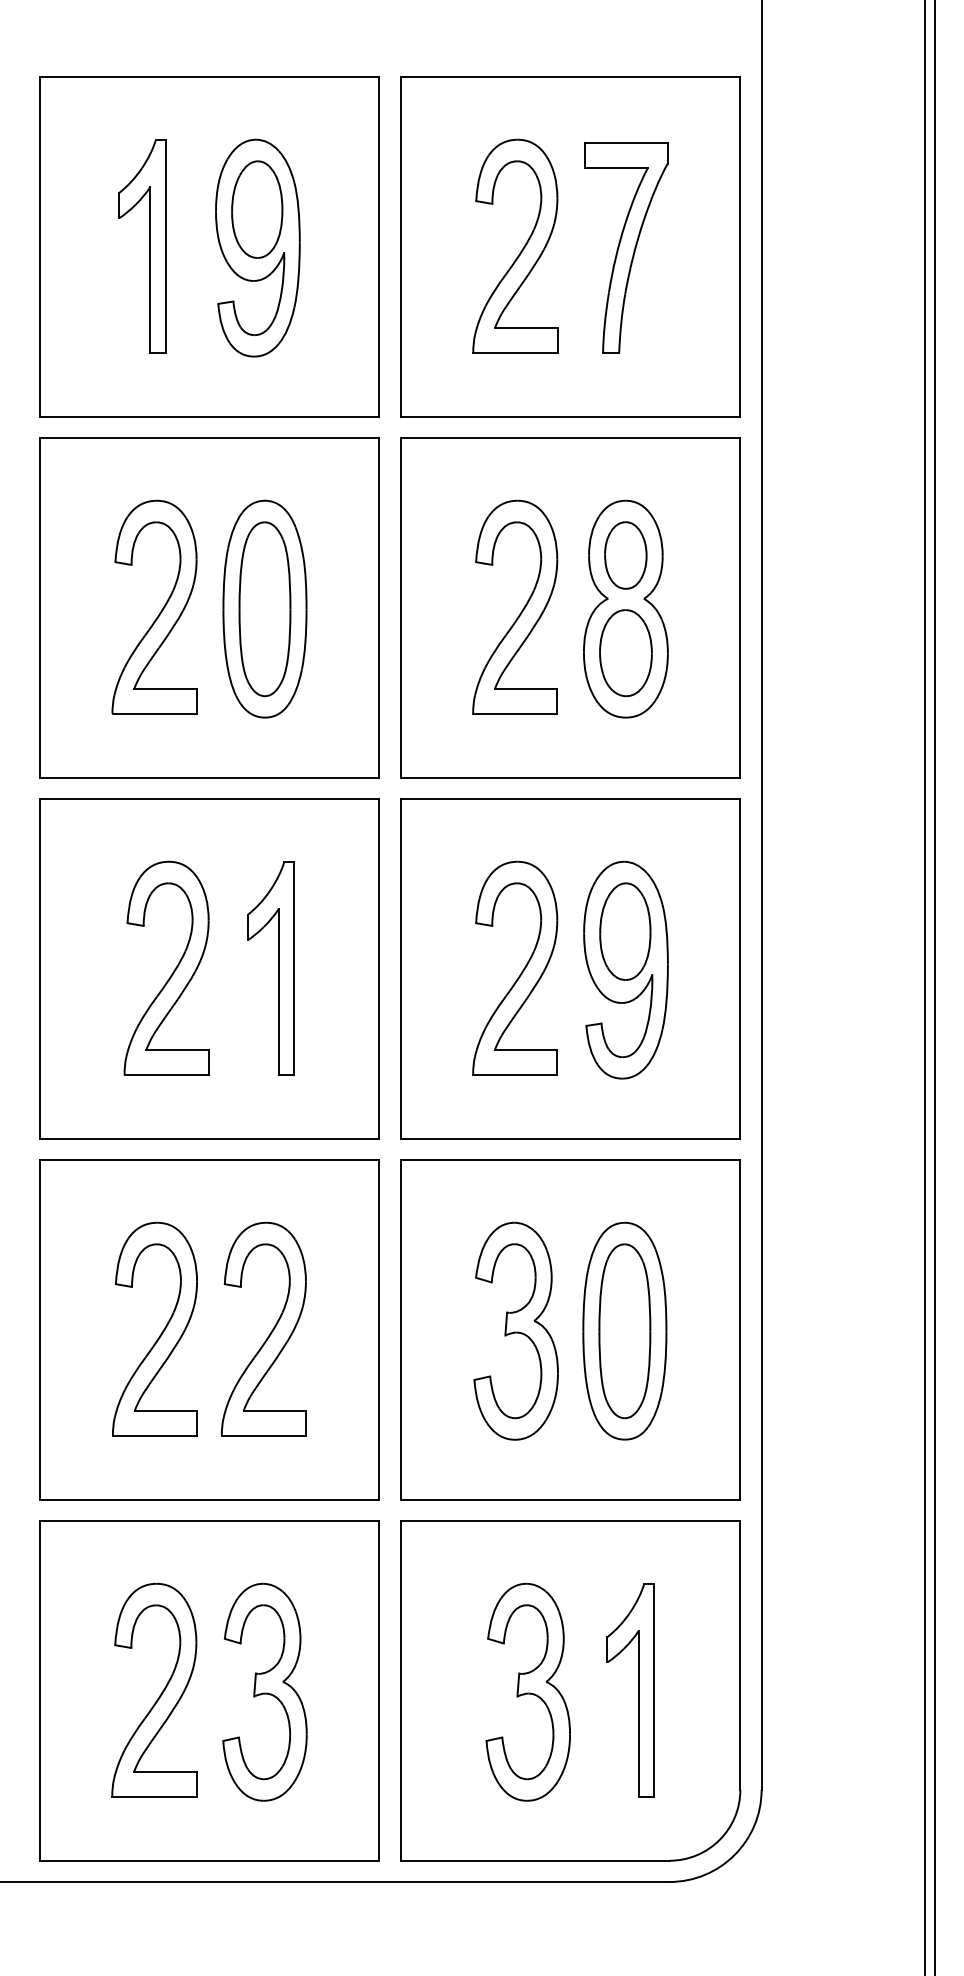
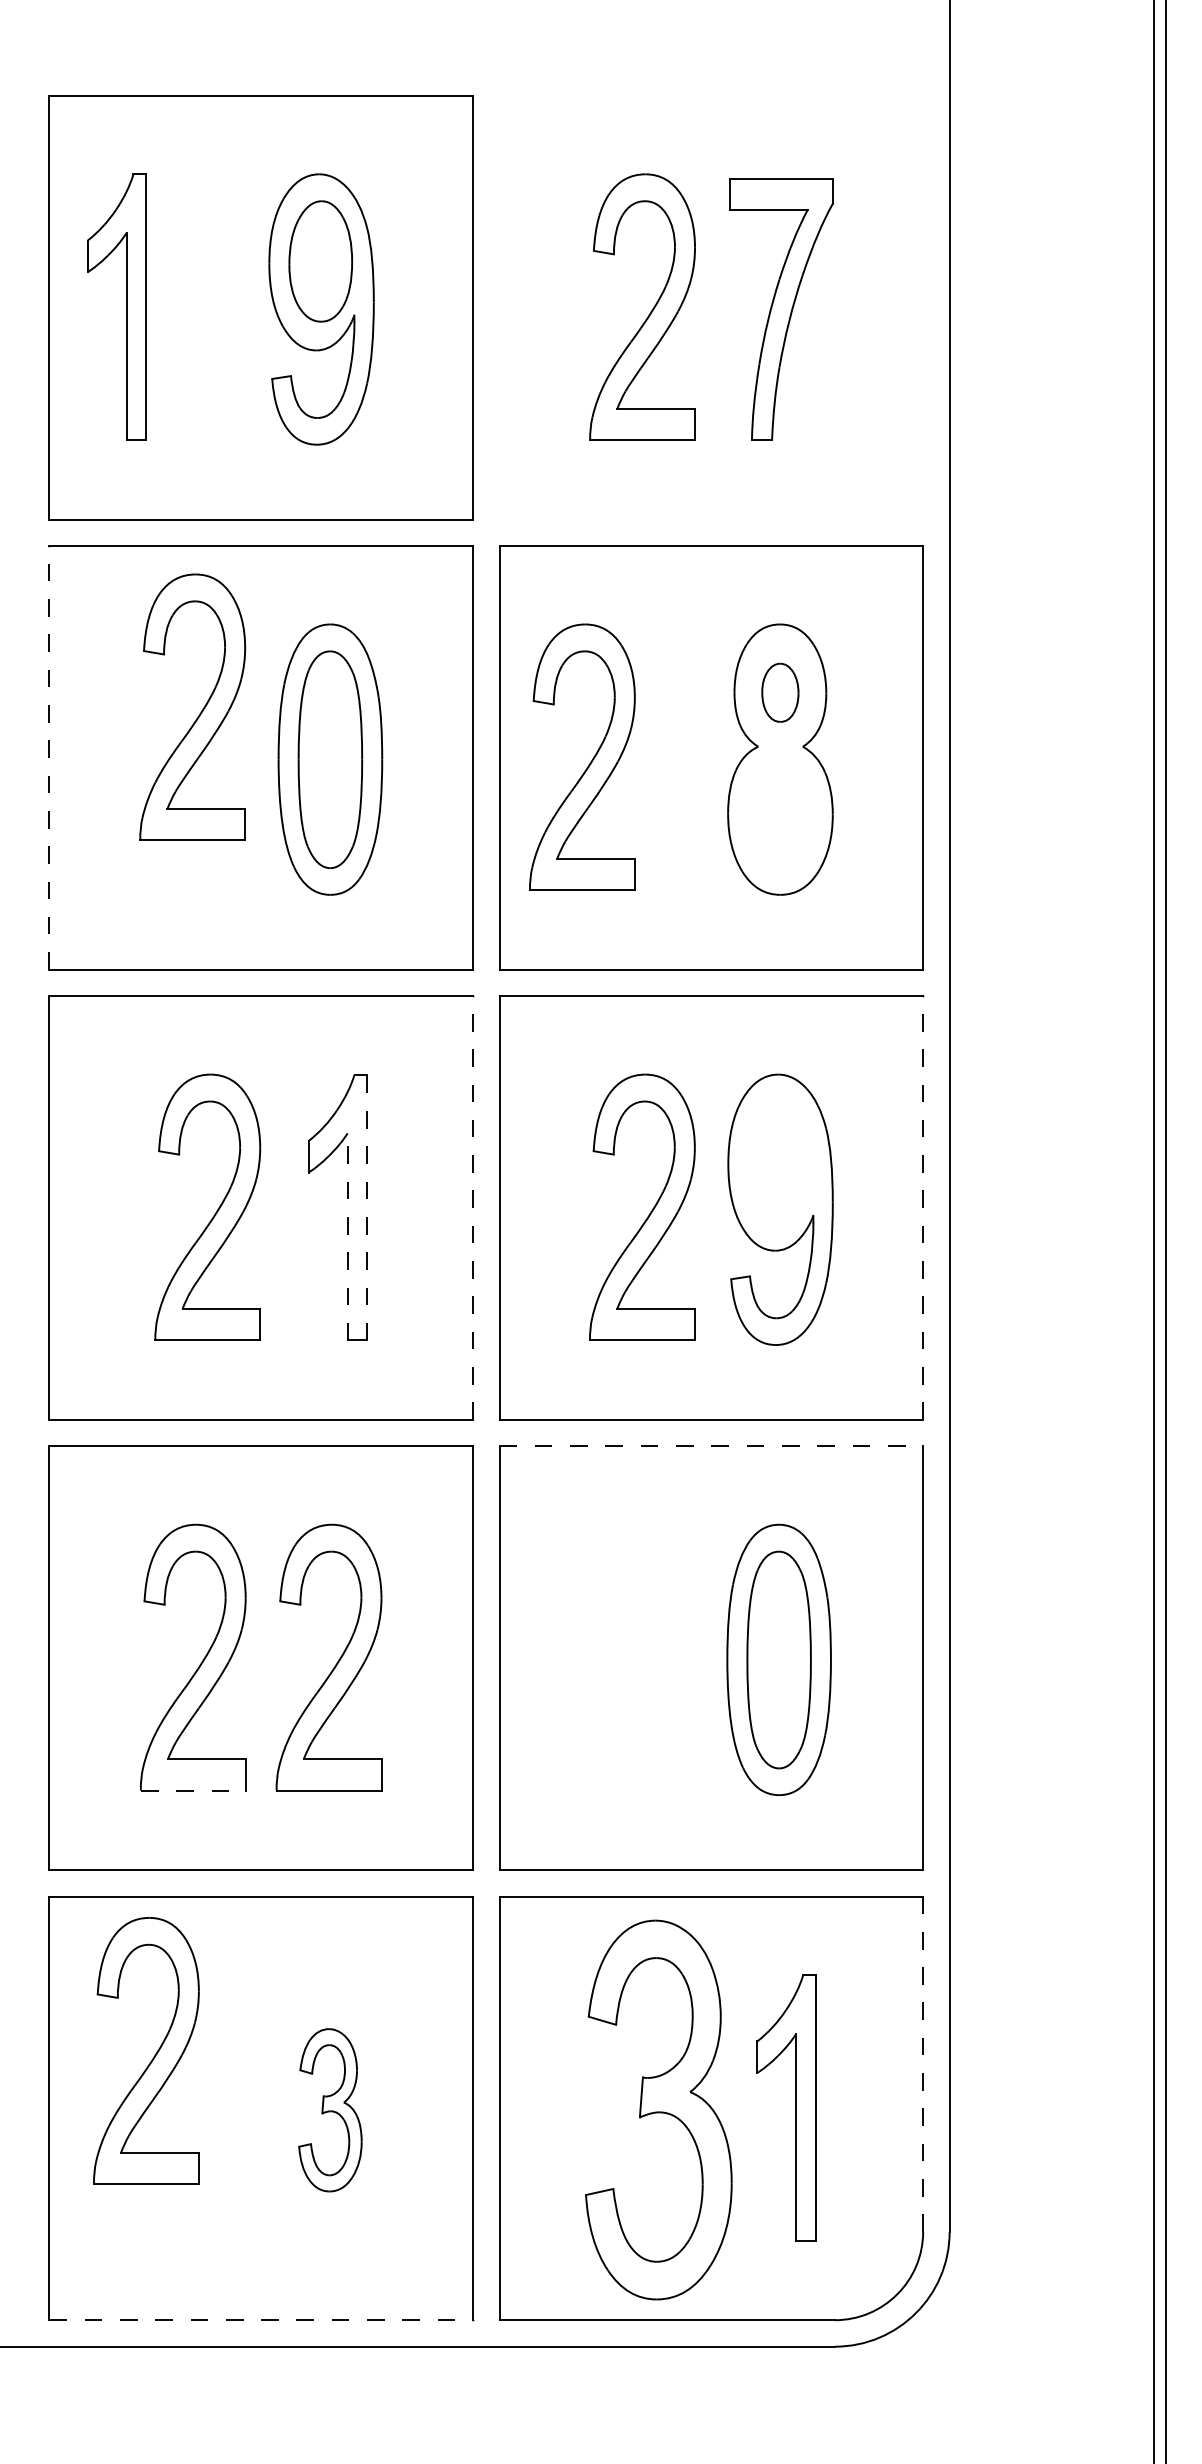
part: (150, 245) -> (126, 306), moved
part: (570, 246) -> (711, 307), removed
part: (625, 555) -> (780, 692), size x0.7
line: (39, 607) -> (49, 757), solid -> dashed
part: (161, 609) -> (201, 710), moved
part: (521, 610) -> (590, 761), moved
part: (625, 653) -> (780, 814), removed
part: (625, 931) -> (779, 1161), removed
line: (294, 968) -> (367, 1207), solid -> dashed
line: (379, 969) -> (473, 1208), solid -> dashed
line: (740, 969) -> (923, 1208), solid -> dashed
line: (278, 991) -> (347, 1236), solid -> dashed
line: (570, 1160) -> (711, 1446), solid -> dashed
part: (516, 1330) -> (643, 1659), removed
line: (155, 1435) -> (193, 1790), solid -> dashed
line: (740, 1655) -> (923, 2064), solid -> dashed
part: (265, 1692) -> (330, 2110), size x0.6
part: (528, 1692) -> (658, 2110), size x1.4
part: (159, 1694) -> (153, 2056), moved
line: (209, 1860) -> (261, 2320), solid -> dashed

